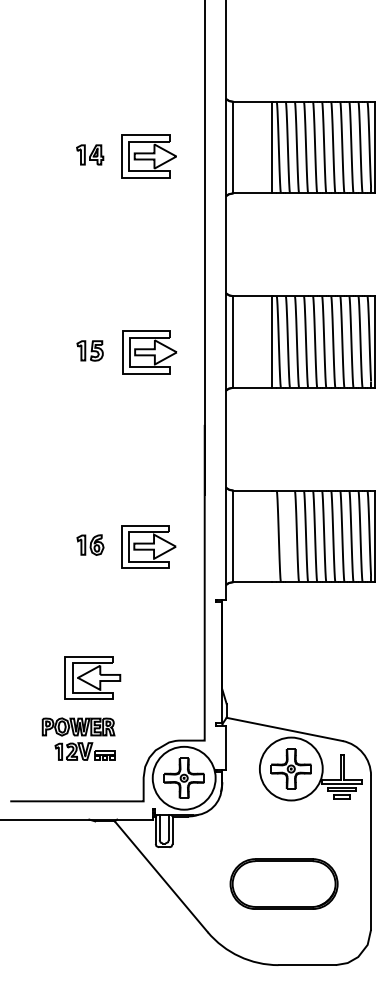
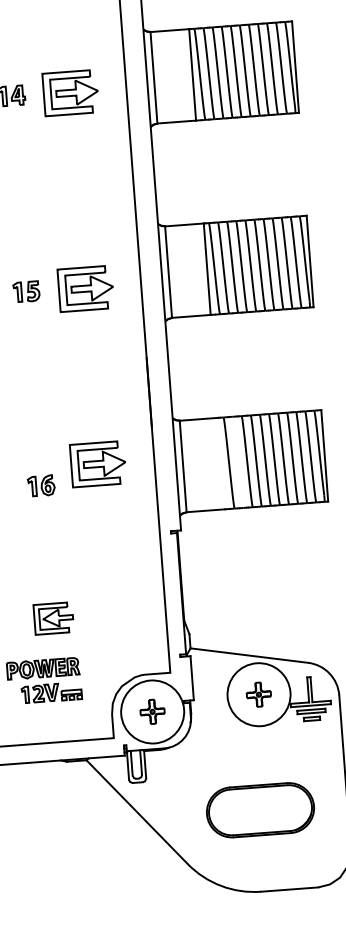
part: (148, 546) -> (98, 463), moved
part: (92, 677) -> (53, 618), size x0.7
part: (290, 768) -> (258, 694), size x0.6
part: (183, 777) -> (151, 711), size x0.6

